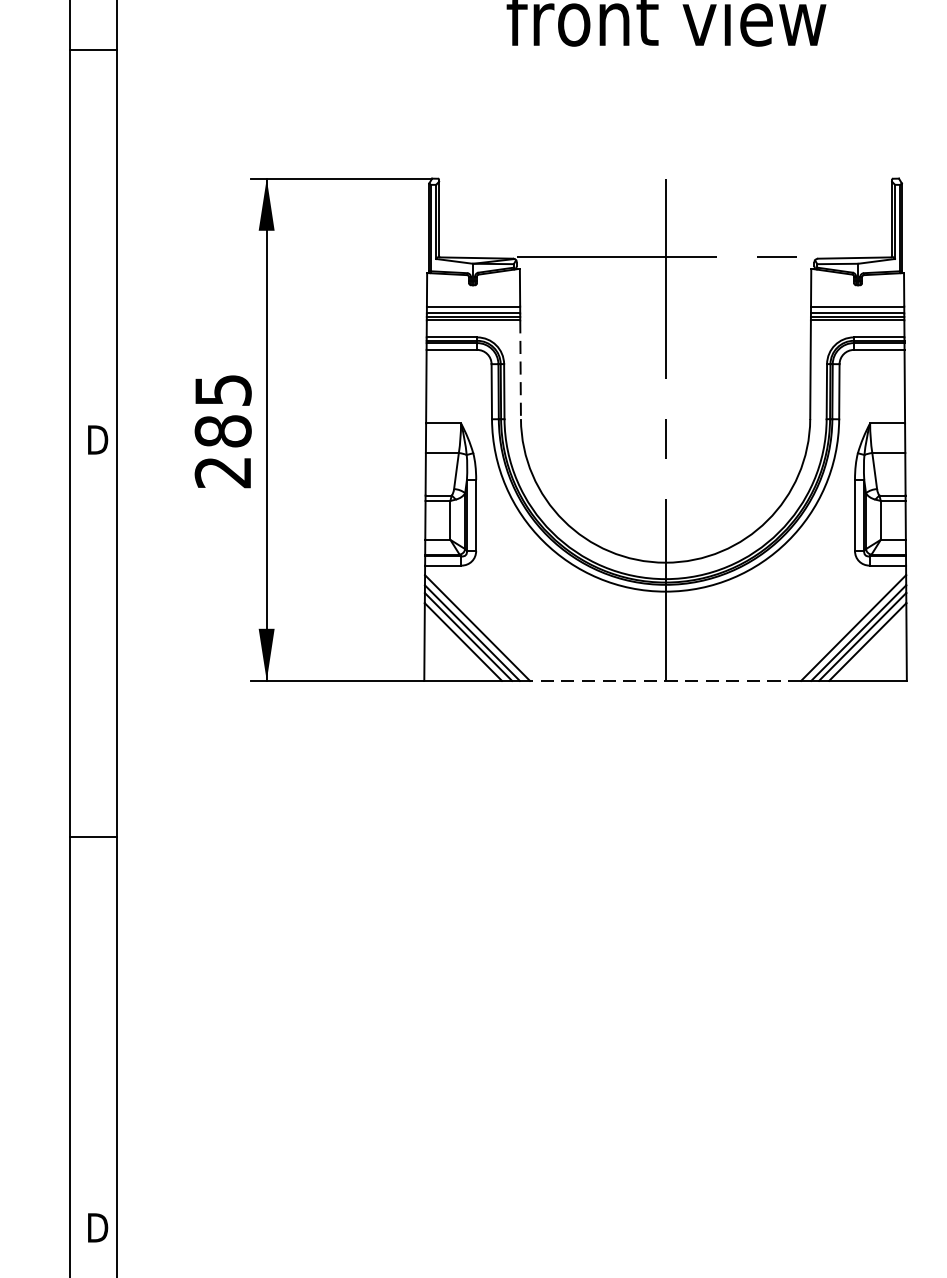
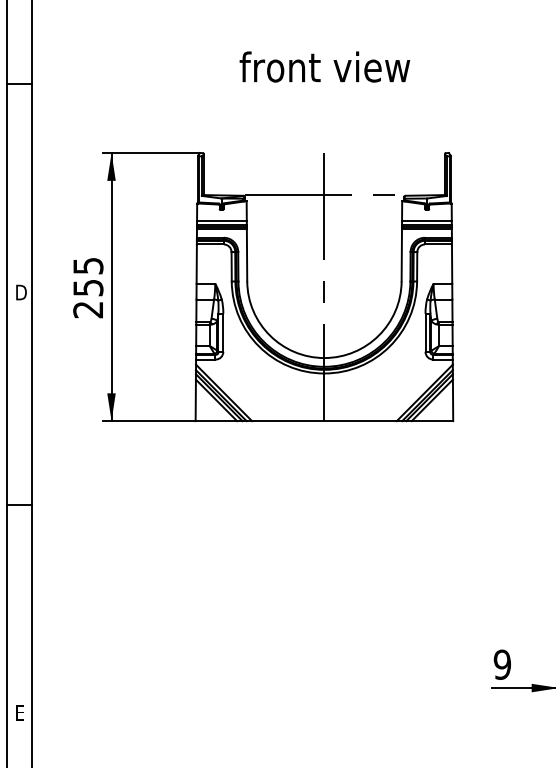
line: (521, 370) -> (247, 255), dashed -> solid
text: (223, 430) -> (88, 287), 285 -> 255
line: (663, 681) -> (323, 421), dashed -> solid
text: (98, 1226) -> (21, 712), D -> E

